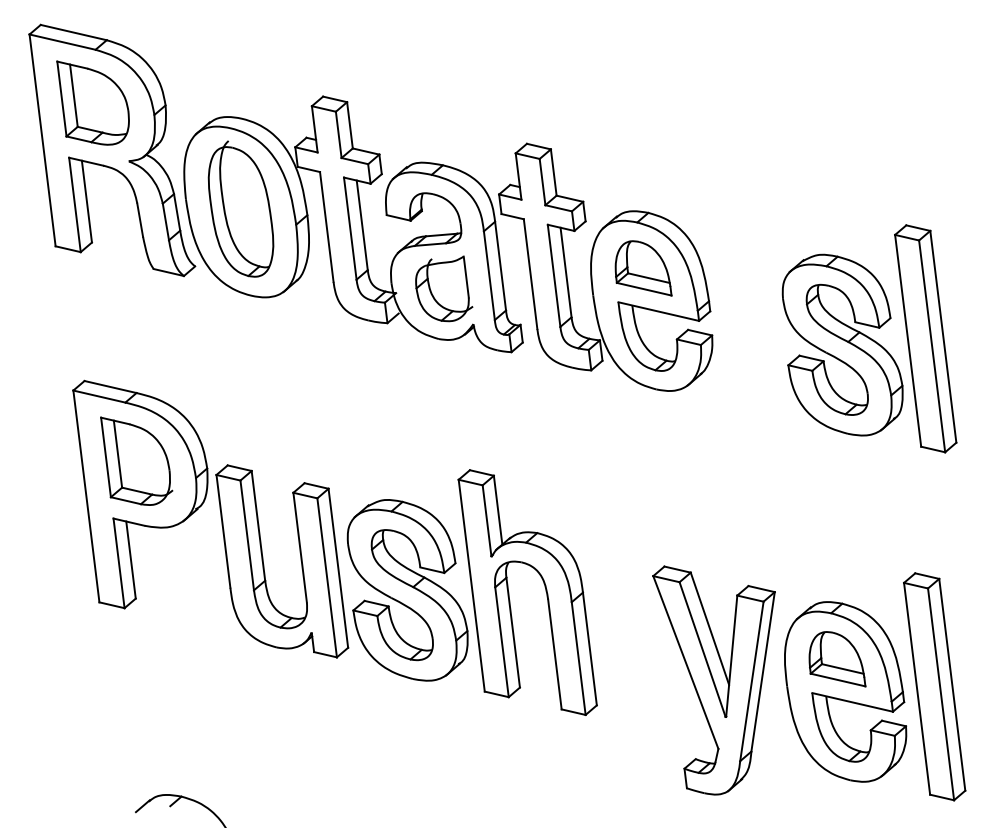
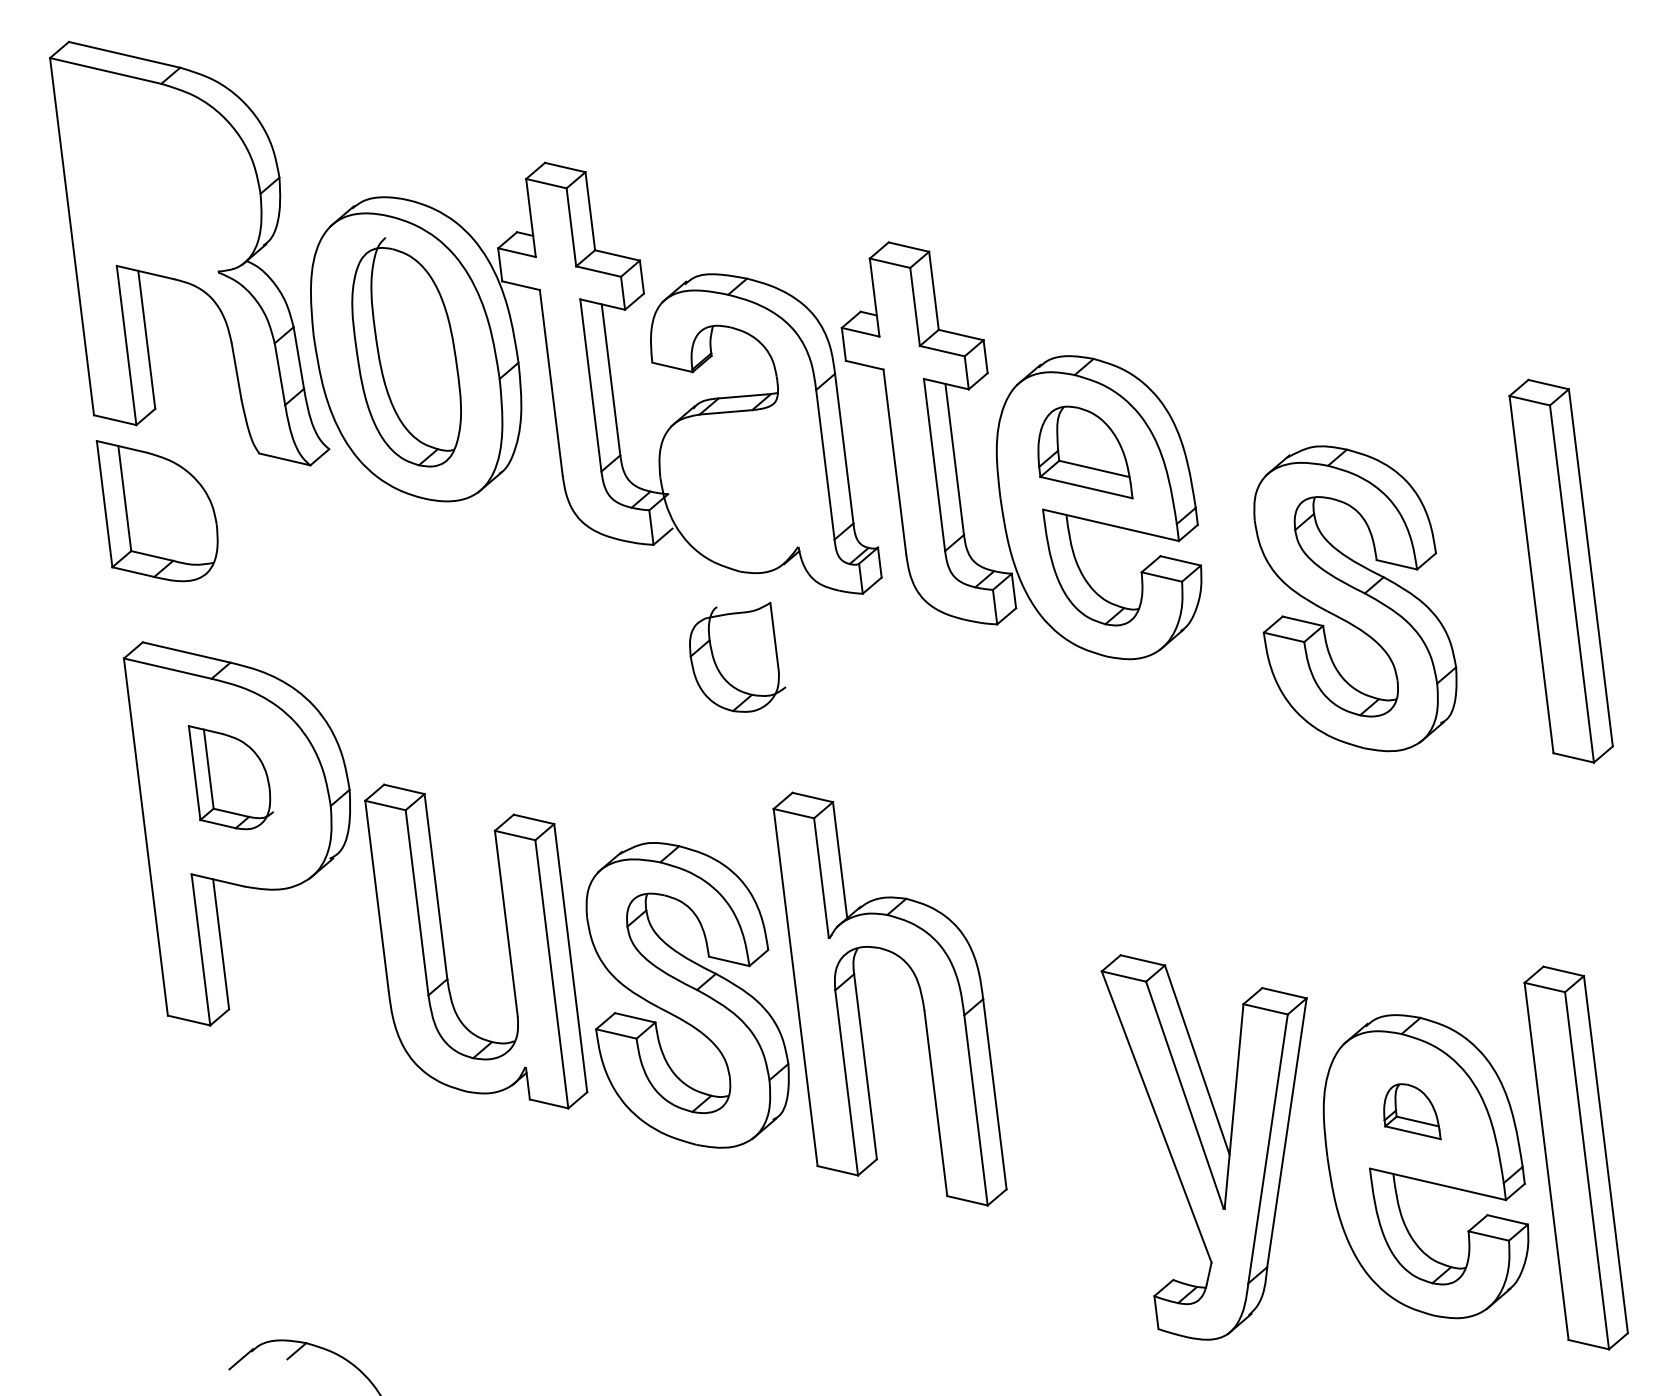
part: (92, 102) -> (156, 509), moved
part: (444, 288) -> (737, 656), moved
part: (842, 344) -> (1355, 597), moved
part: (136, 460) -> (230, 776), size x0.7
part: (837, 659) -> (1412, 1111), size x0.6

